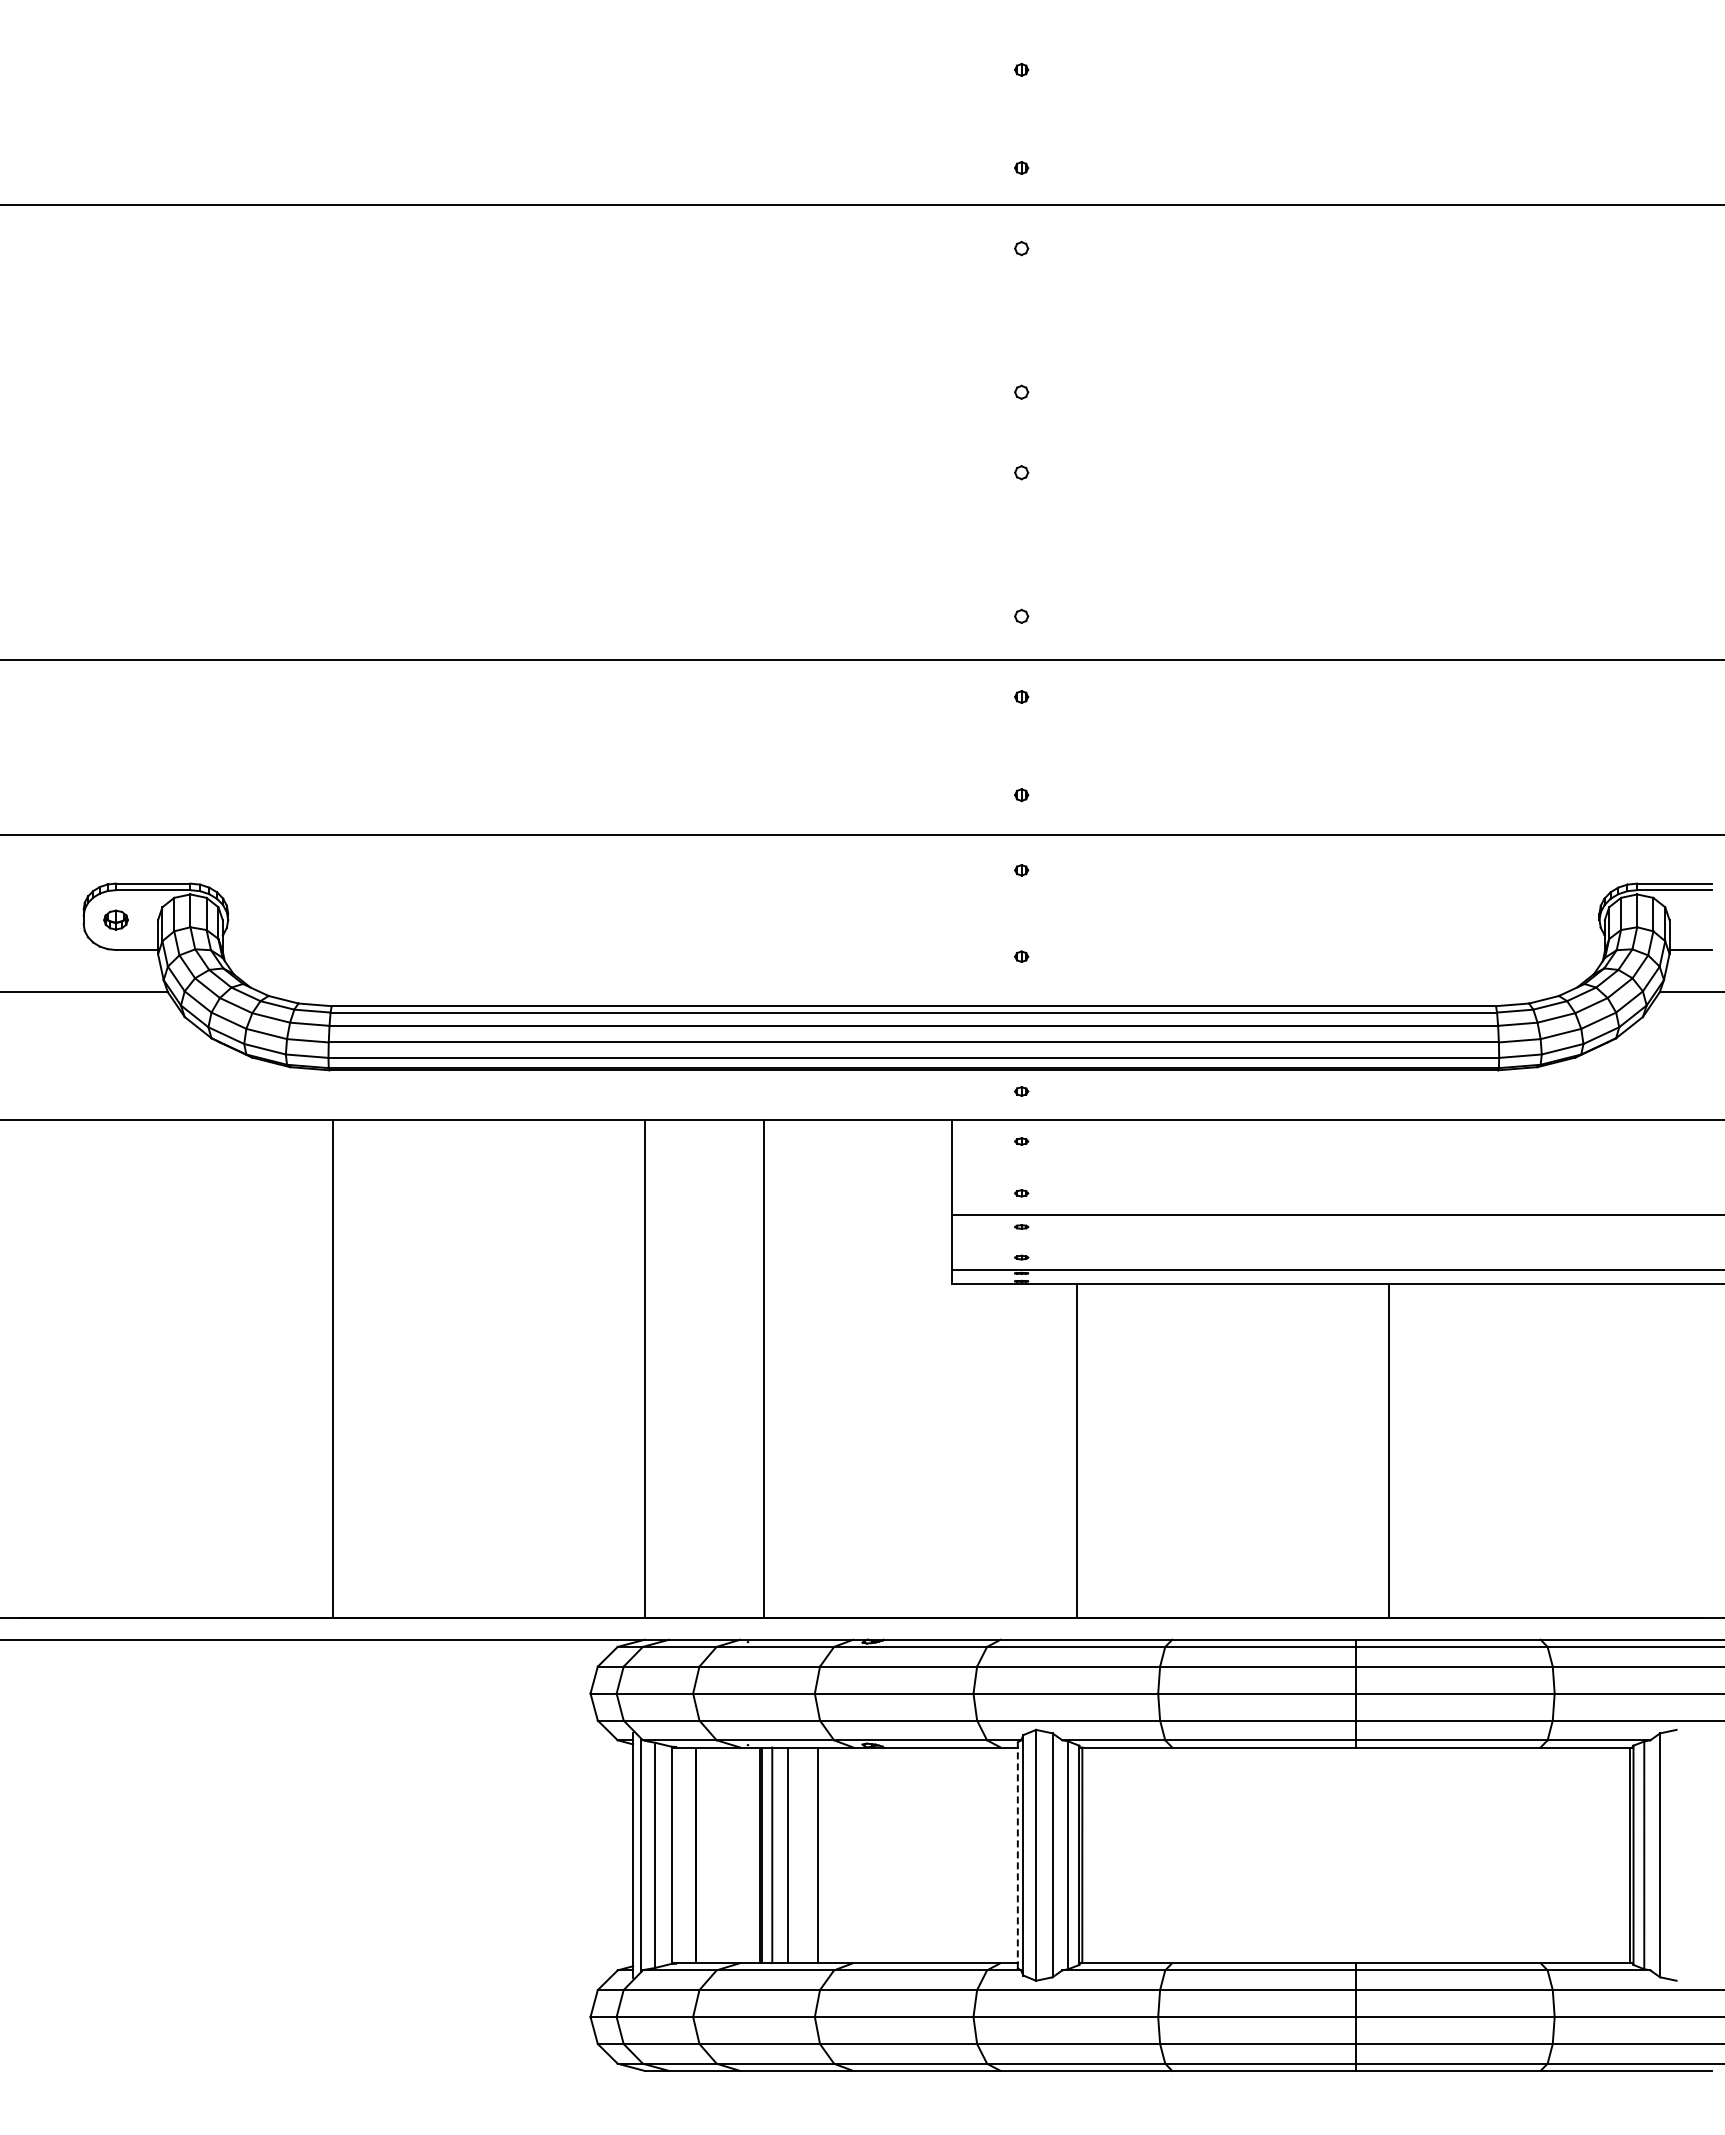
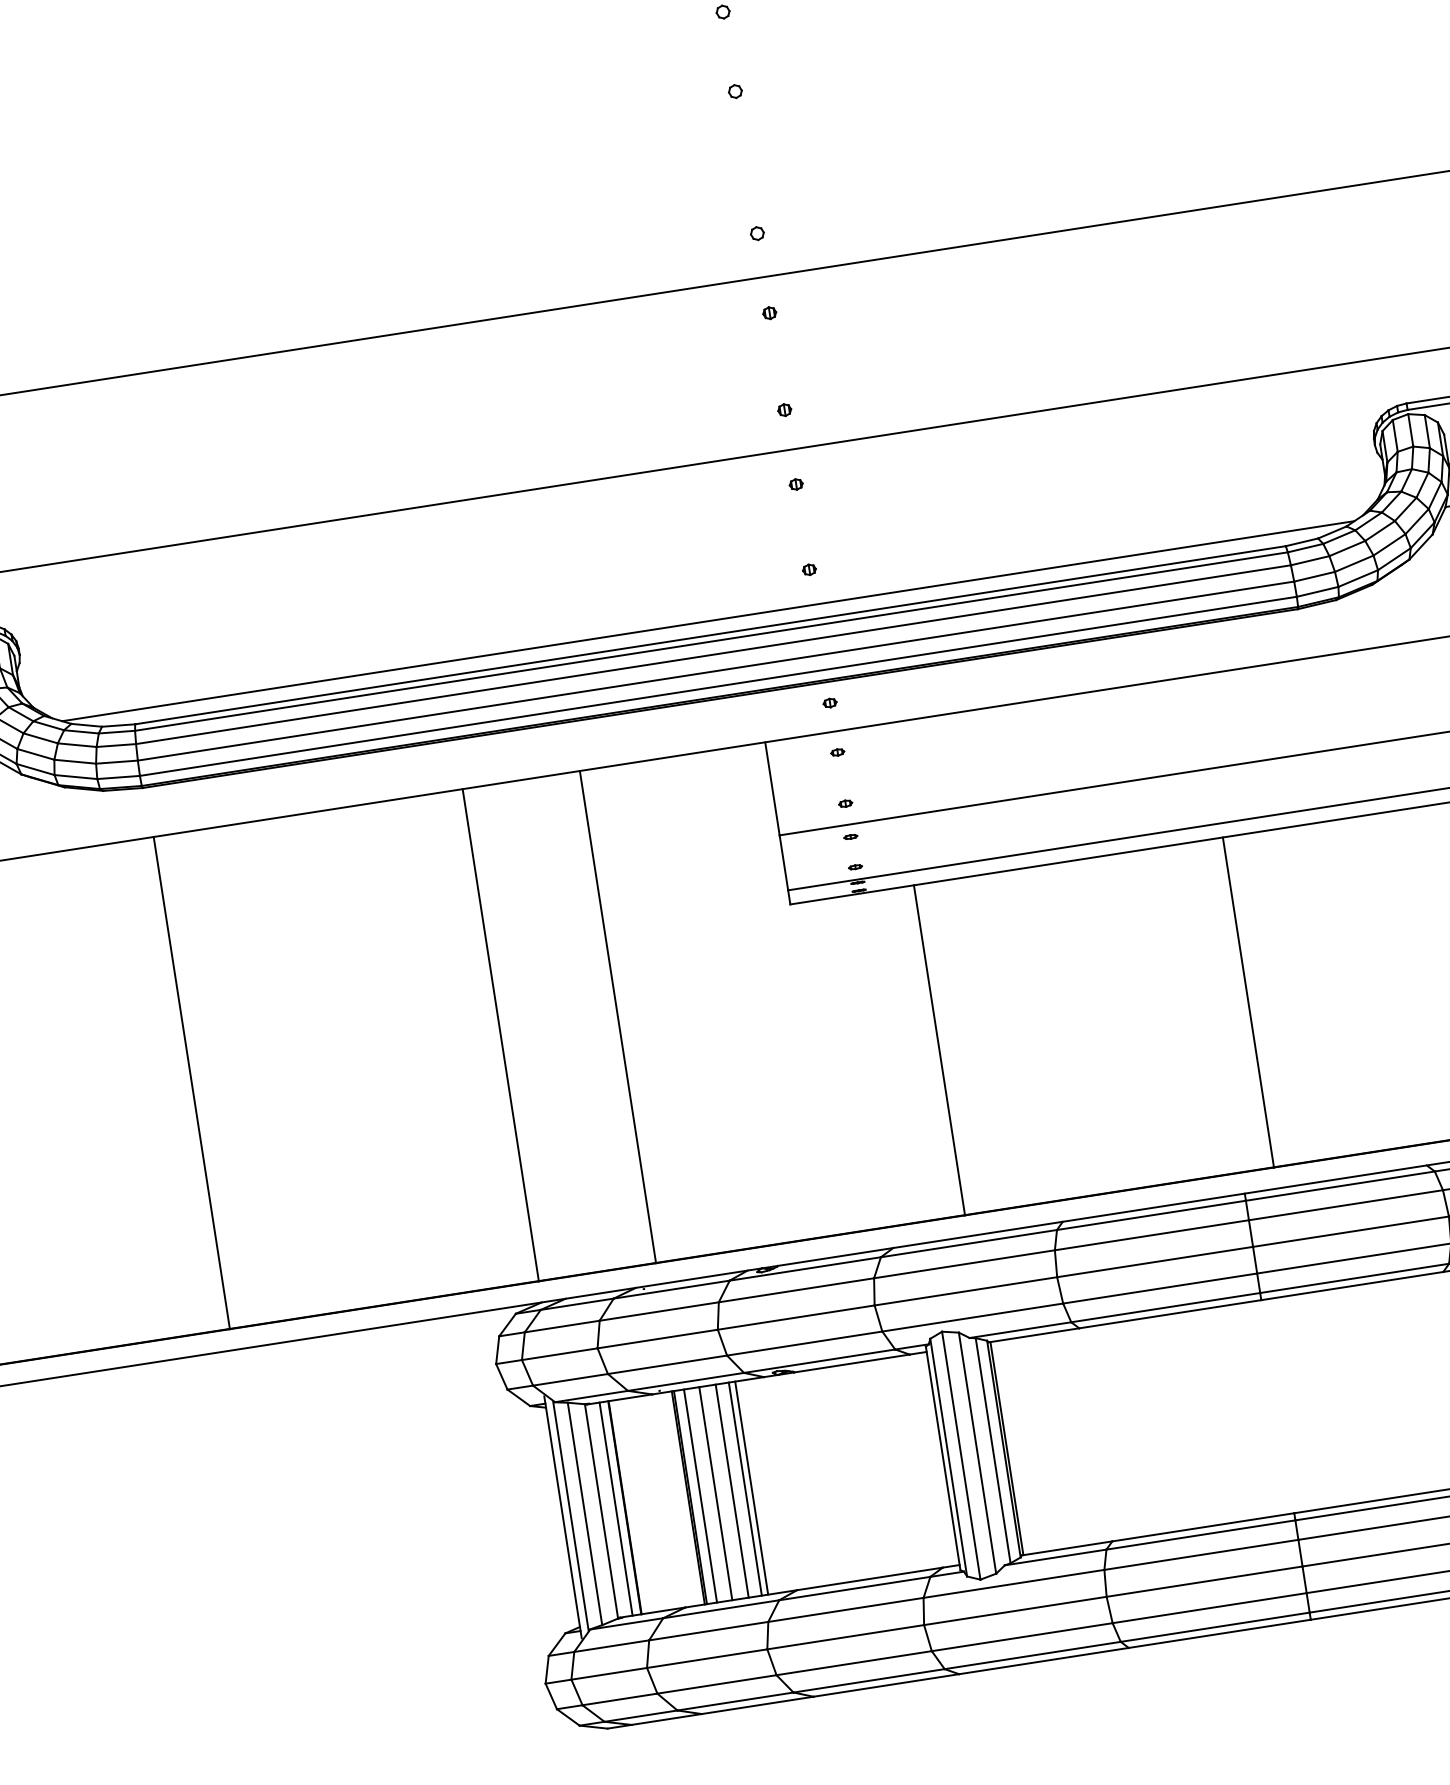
line: (913, 991) -> (707, 620), added
line: (1017, 1854) -> (942, 1457), dashed -> solid
line: (686, 1855) -> (615, 1509), added
line: (804, 1855) -> (732, 1491), added
line: (824, 1855) -> (752, 1488), added

